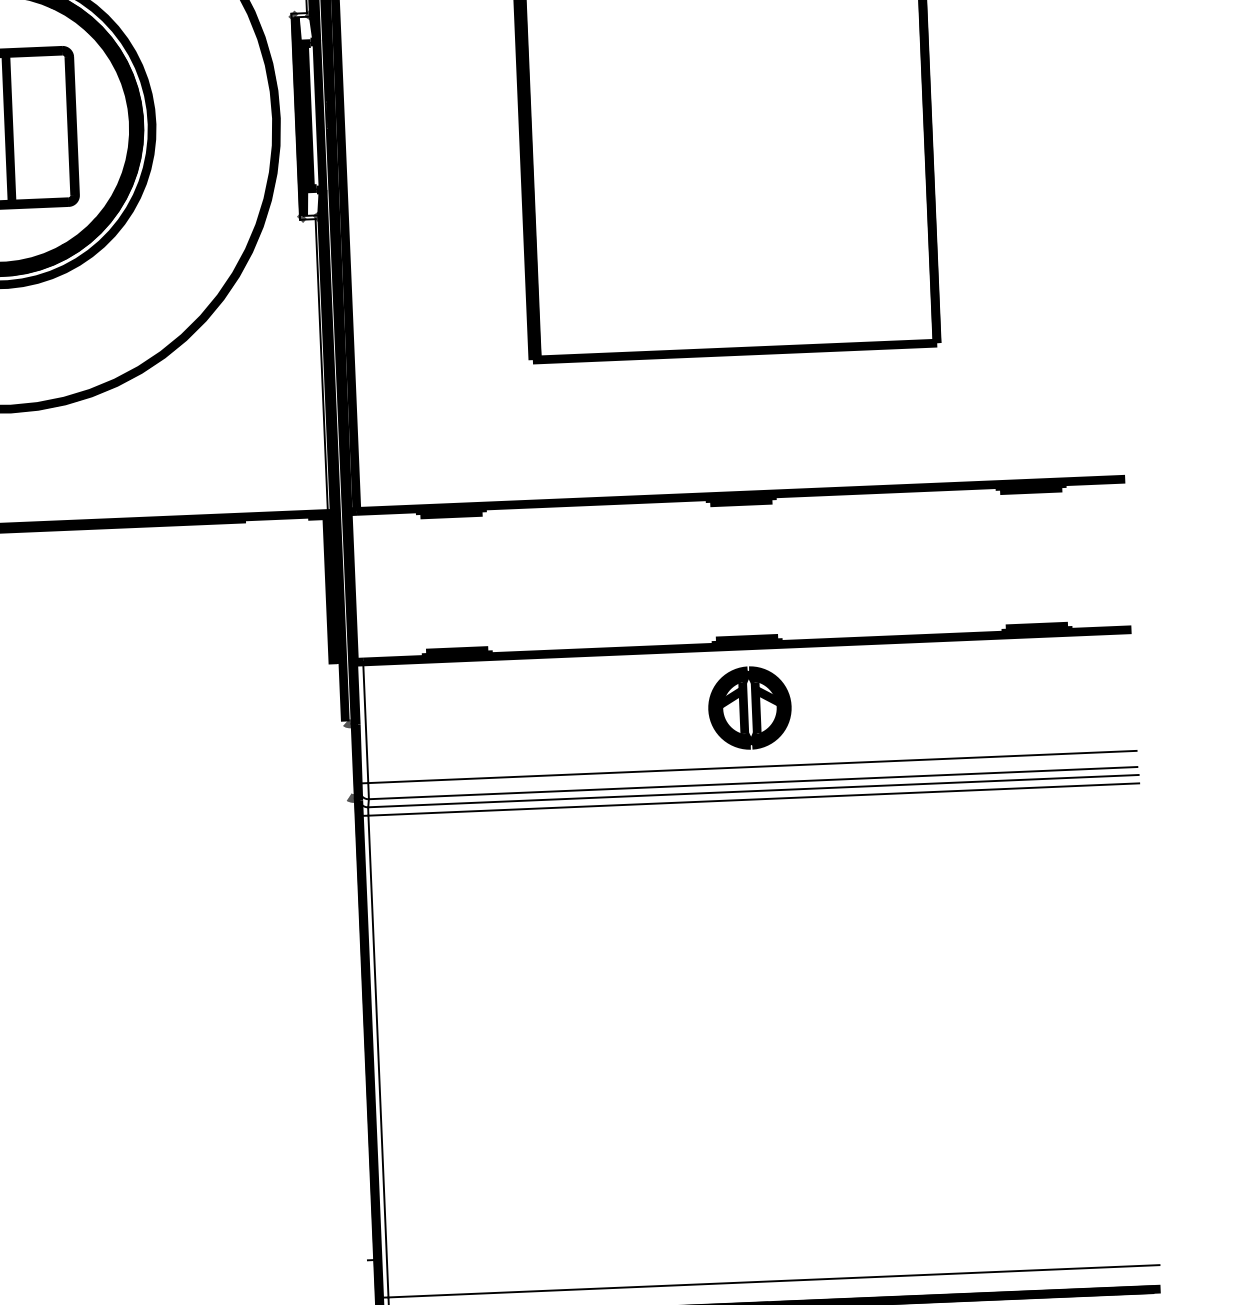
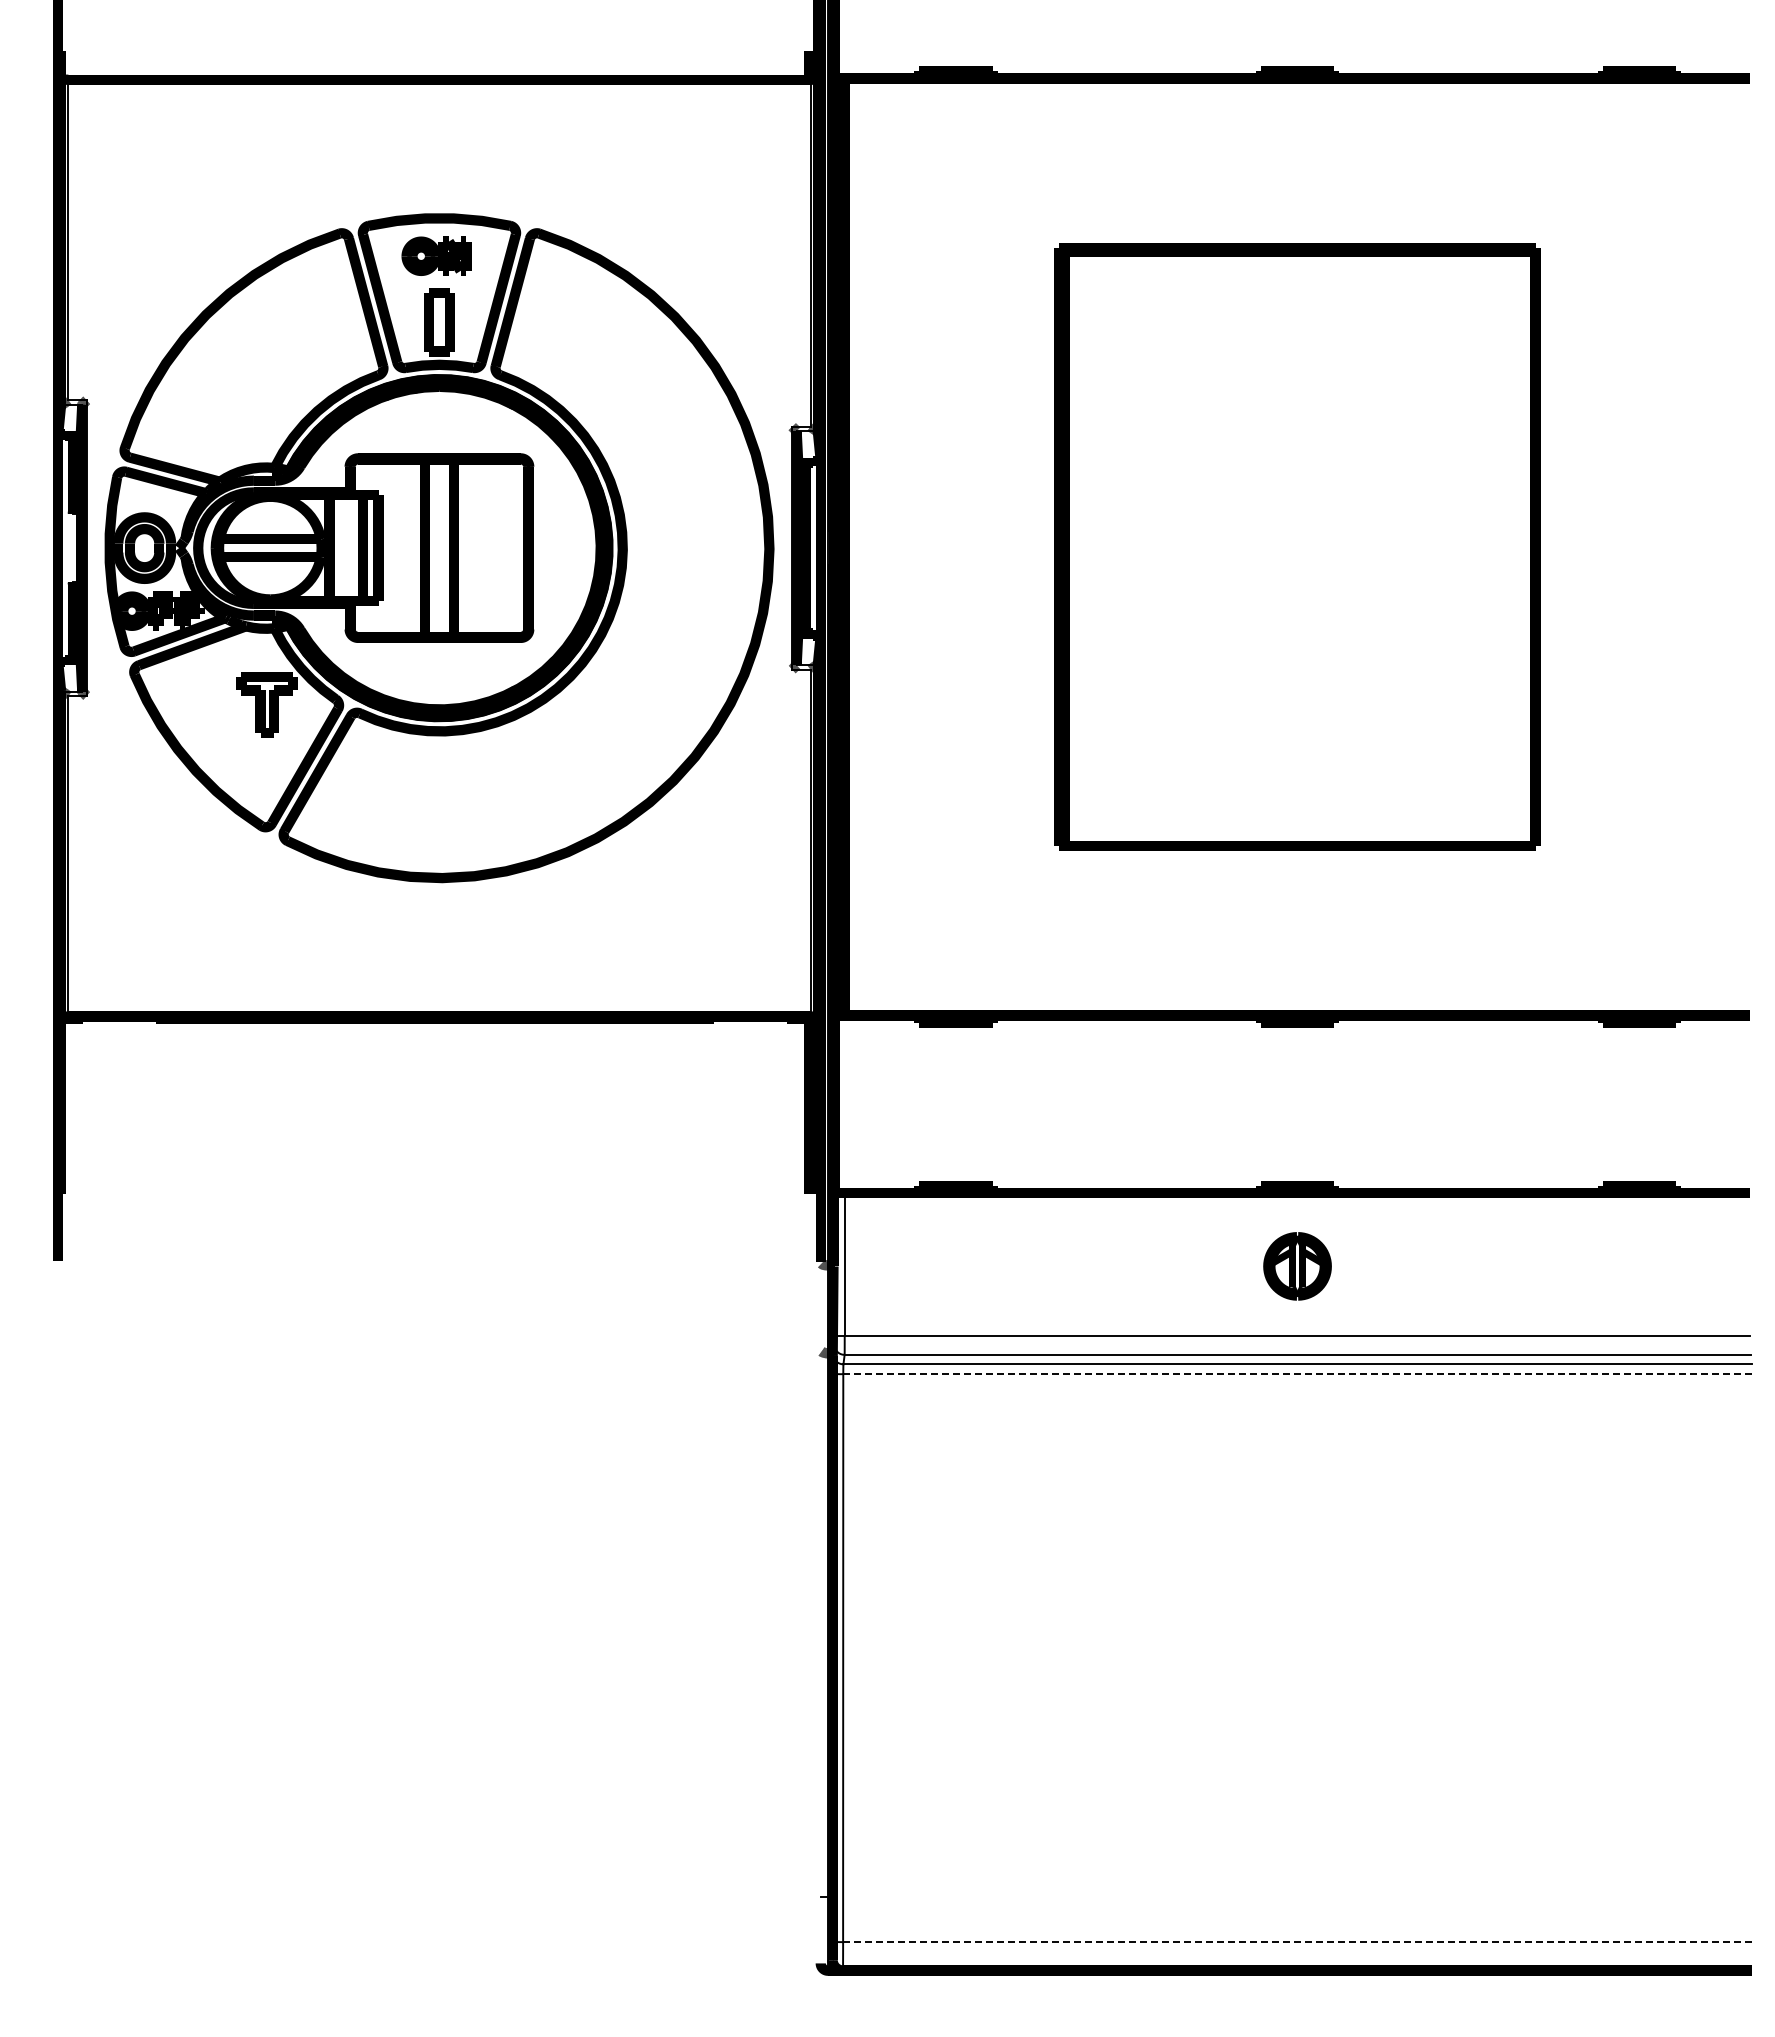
part: (749, 708) -> (1297, 1266), size x0.7
line: (753, 799) -> (1297, 1374), solid -> dashed
line: (774, 1281) -> (1298, 1942), solid -> dashed

